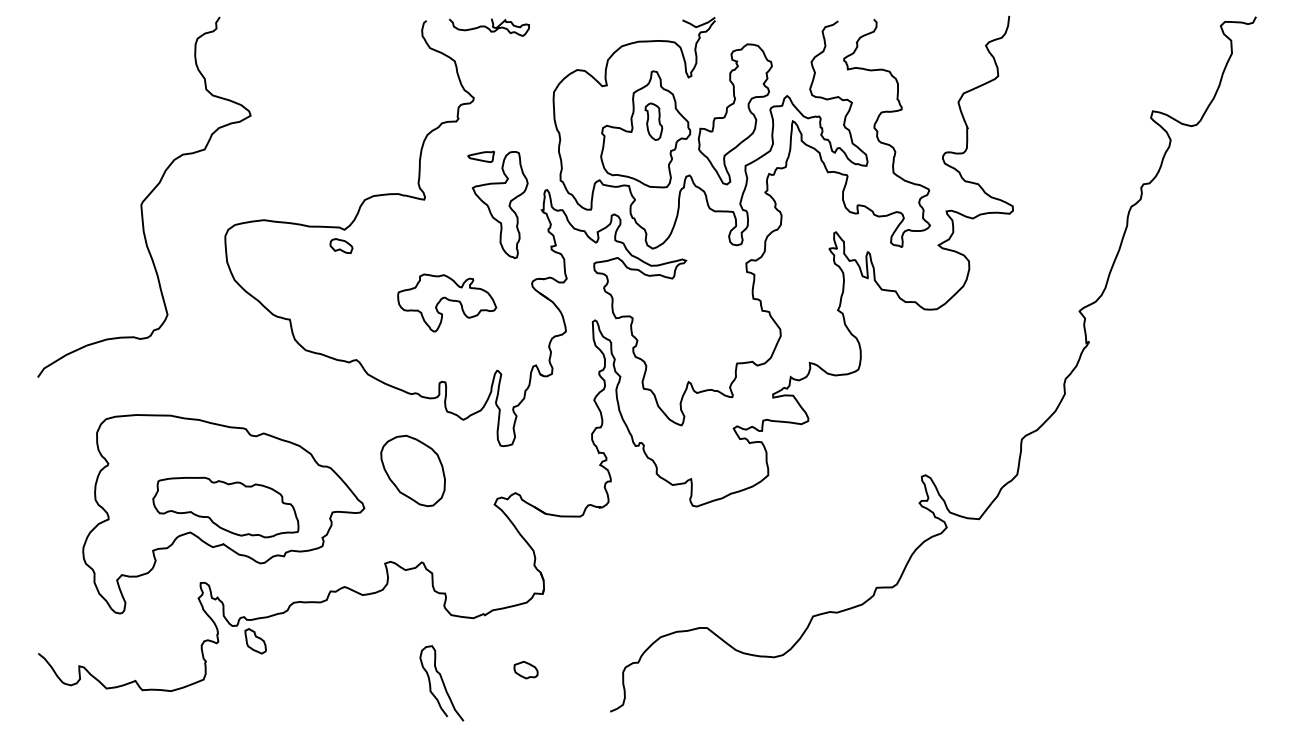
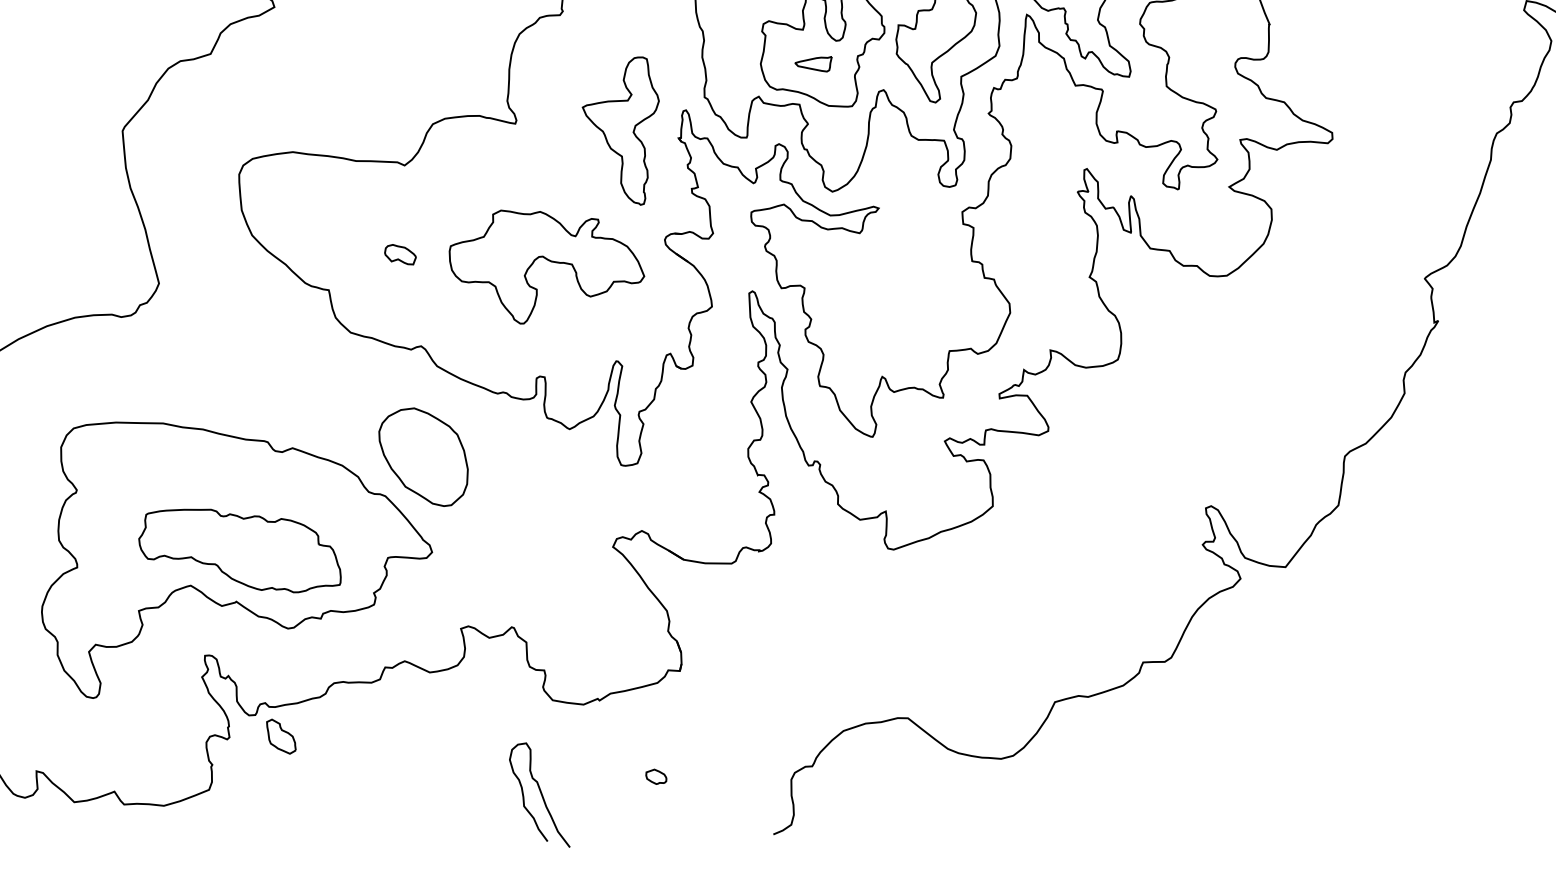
part: (480, 156) -> (812, 63), moved
part: (341, 245) -> (400, 253), moved
part: (447, 302) -> (547, 266), size x1.43
part: (412, 470) -> (422, 456), moved
part: (525, 670) -> (655, 777), size x0.62

